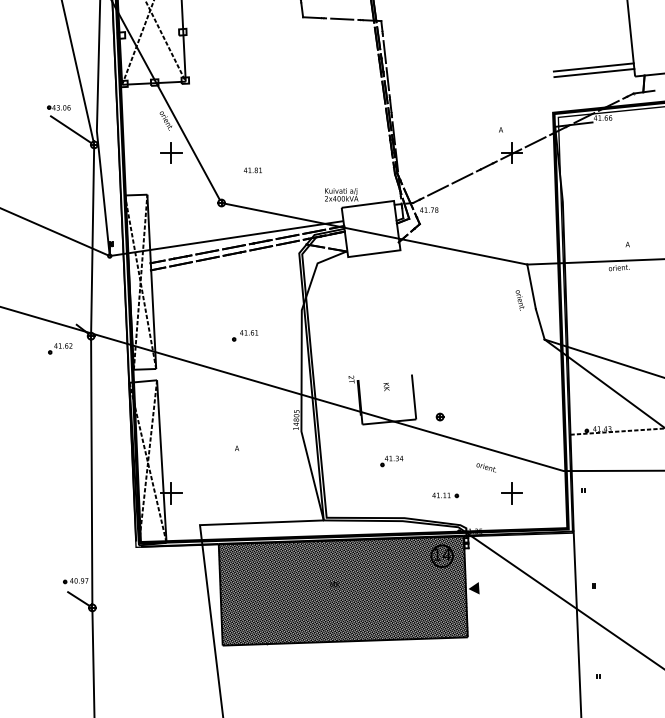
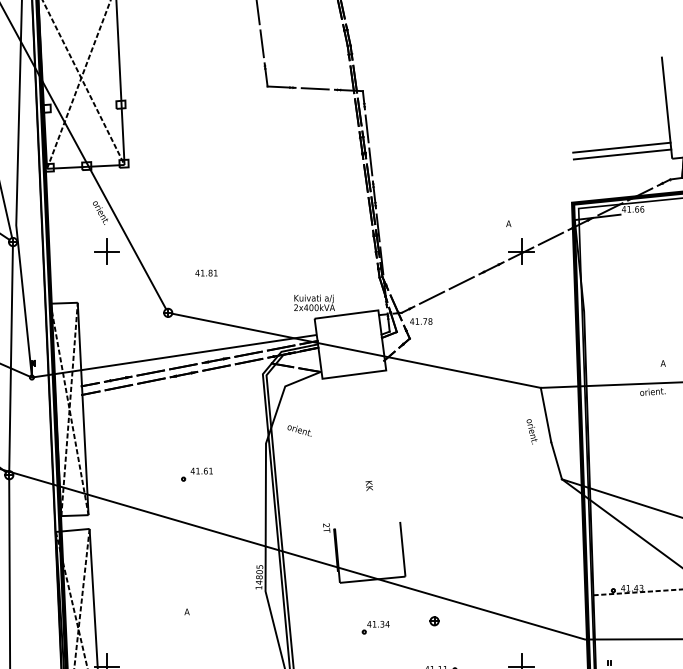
text: (386, 386) -> (369, 485), moved
part: (439, 416) -> (433, 620), moved
text: (485, 467) -> (298, 430), moved

